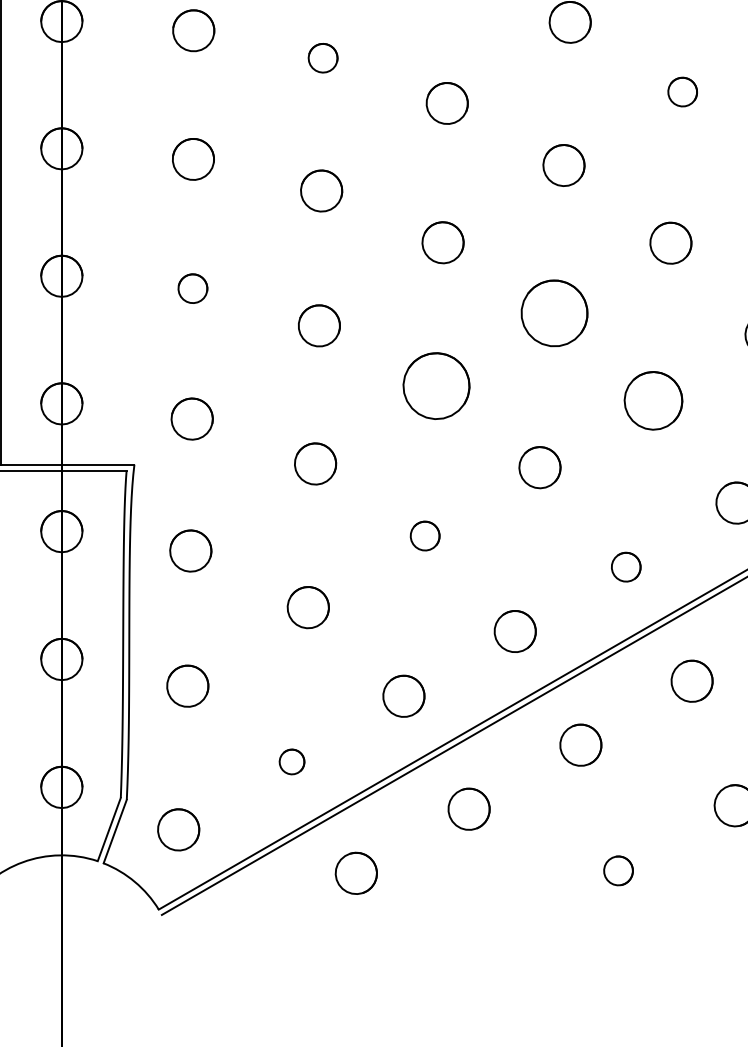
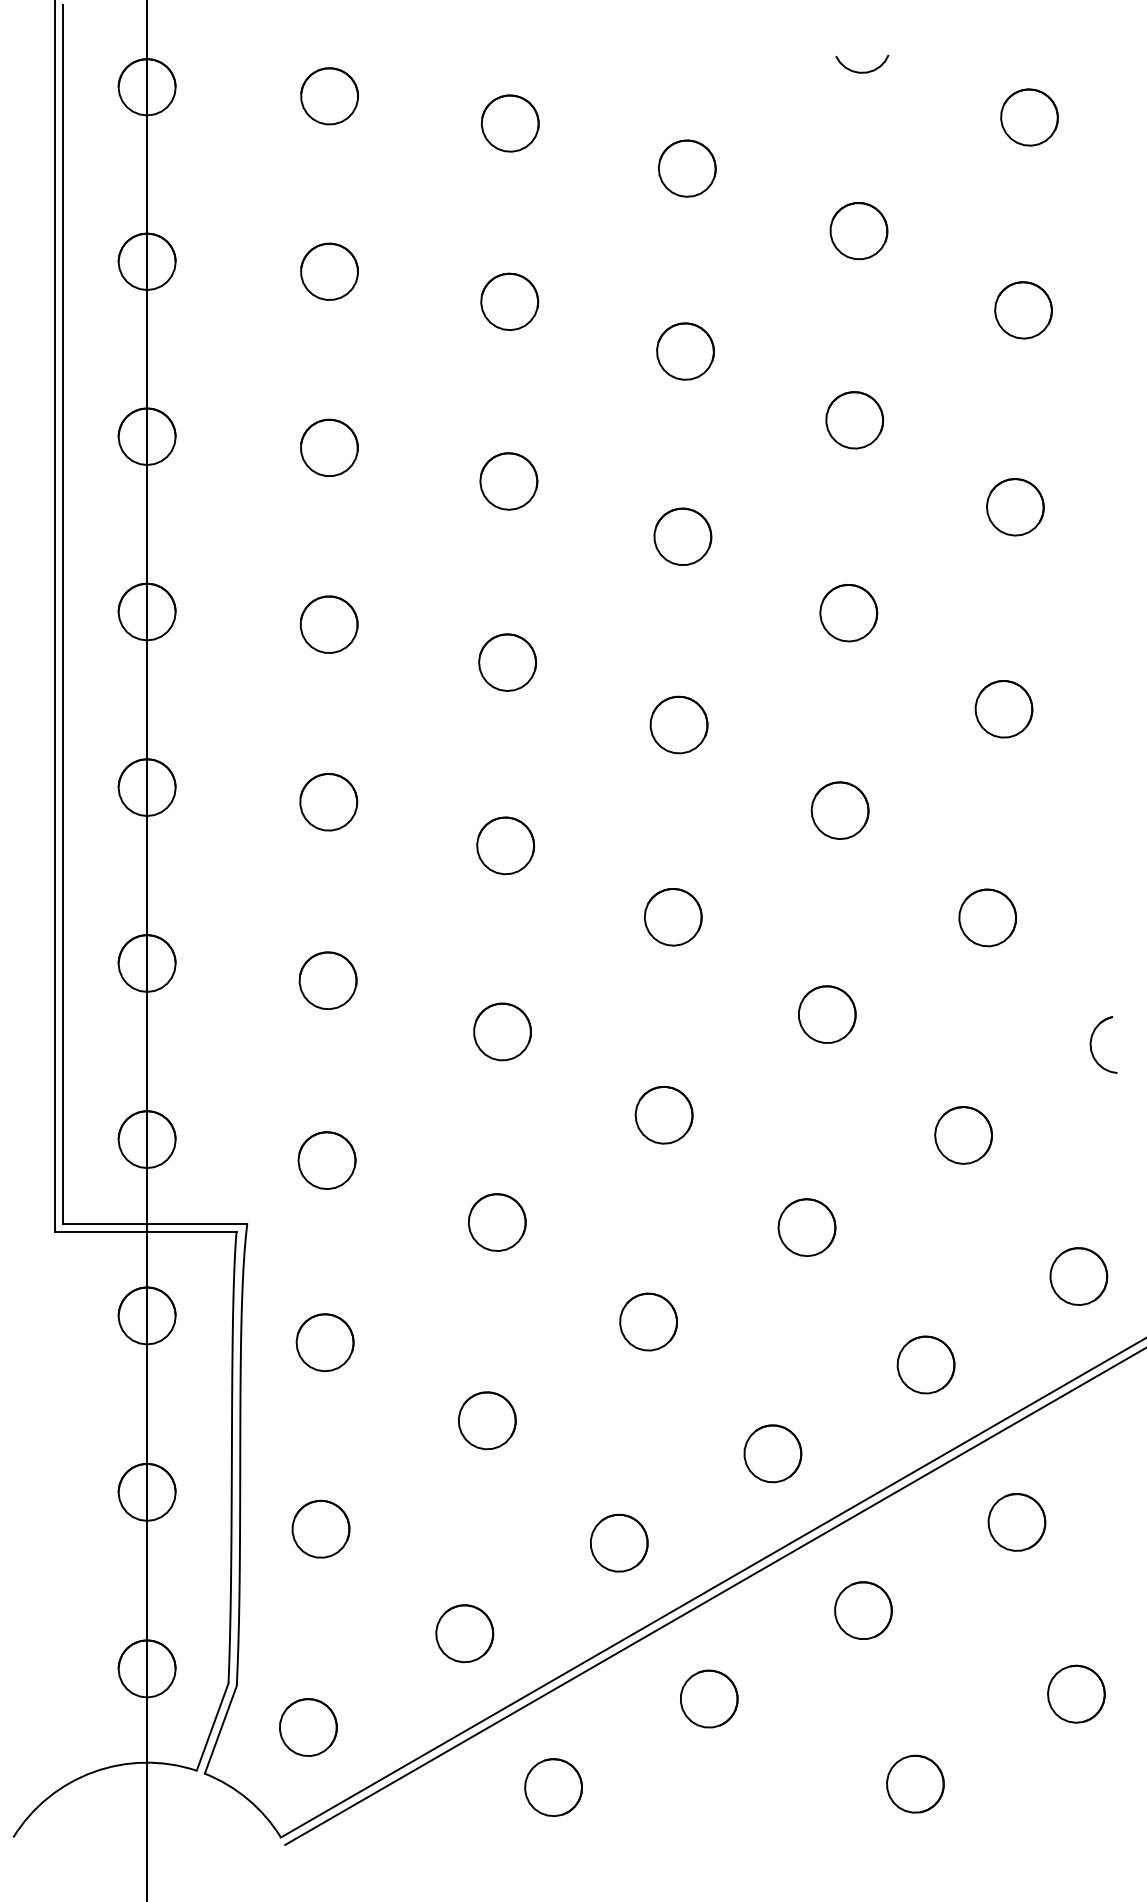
part: (322, 58) -> (507, 662), size x1.43
part: (682, 92) -> (1003, 709), size x1.43
part: (192, 288) -> (327, 980), size x1.43
part: (554, 313) -> (827, 1014), size x0.62
part: (435, 386) -> (663, 1115), size x0.62
part: (653, 400) -> (963, 1135), size x0.71
part: (425, 535) -> (648, 1321), size x1.43
part: (625, 566) -> (925, 1364), size x1.43
part: (291, 761) -> (464, 1633), size x1.67
part: (618, 870) -> (915, 1783), size x1.43

